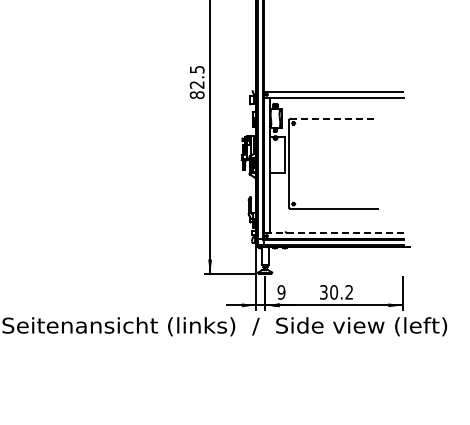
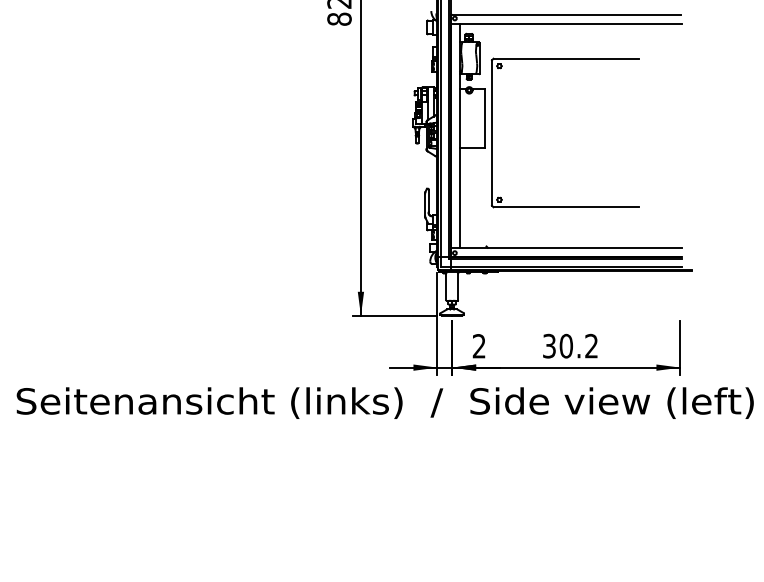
line: (334, 118) -> (567, 57), dashed -> solid
line: (334, 233) -> (567, 248), dashed -> solid
text: (281, 292) -> (479, 346), 9 -> 2

